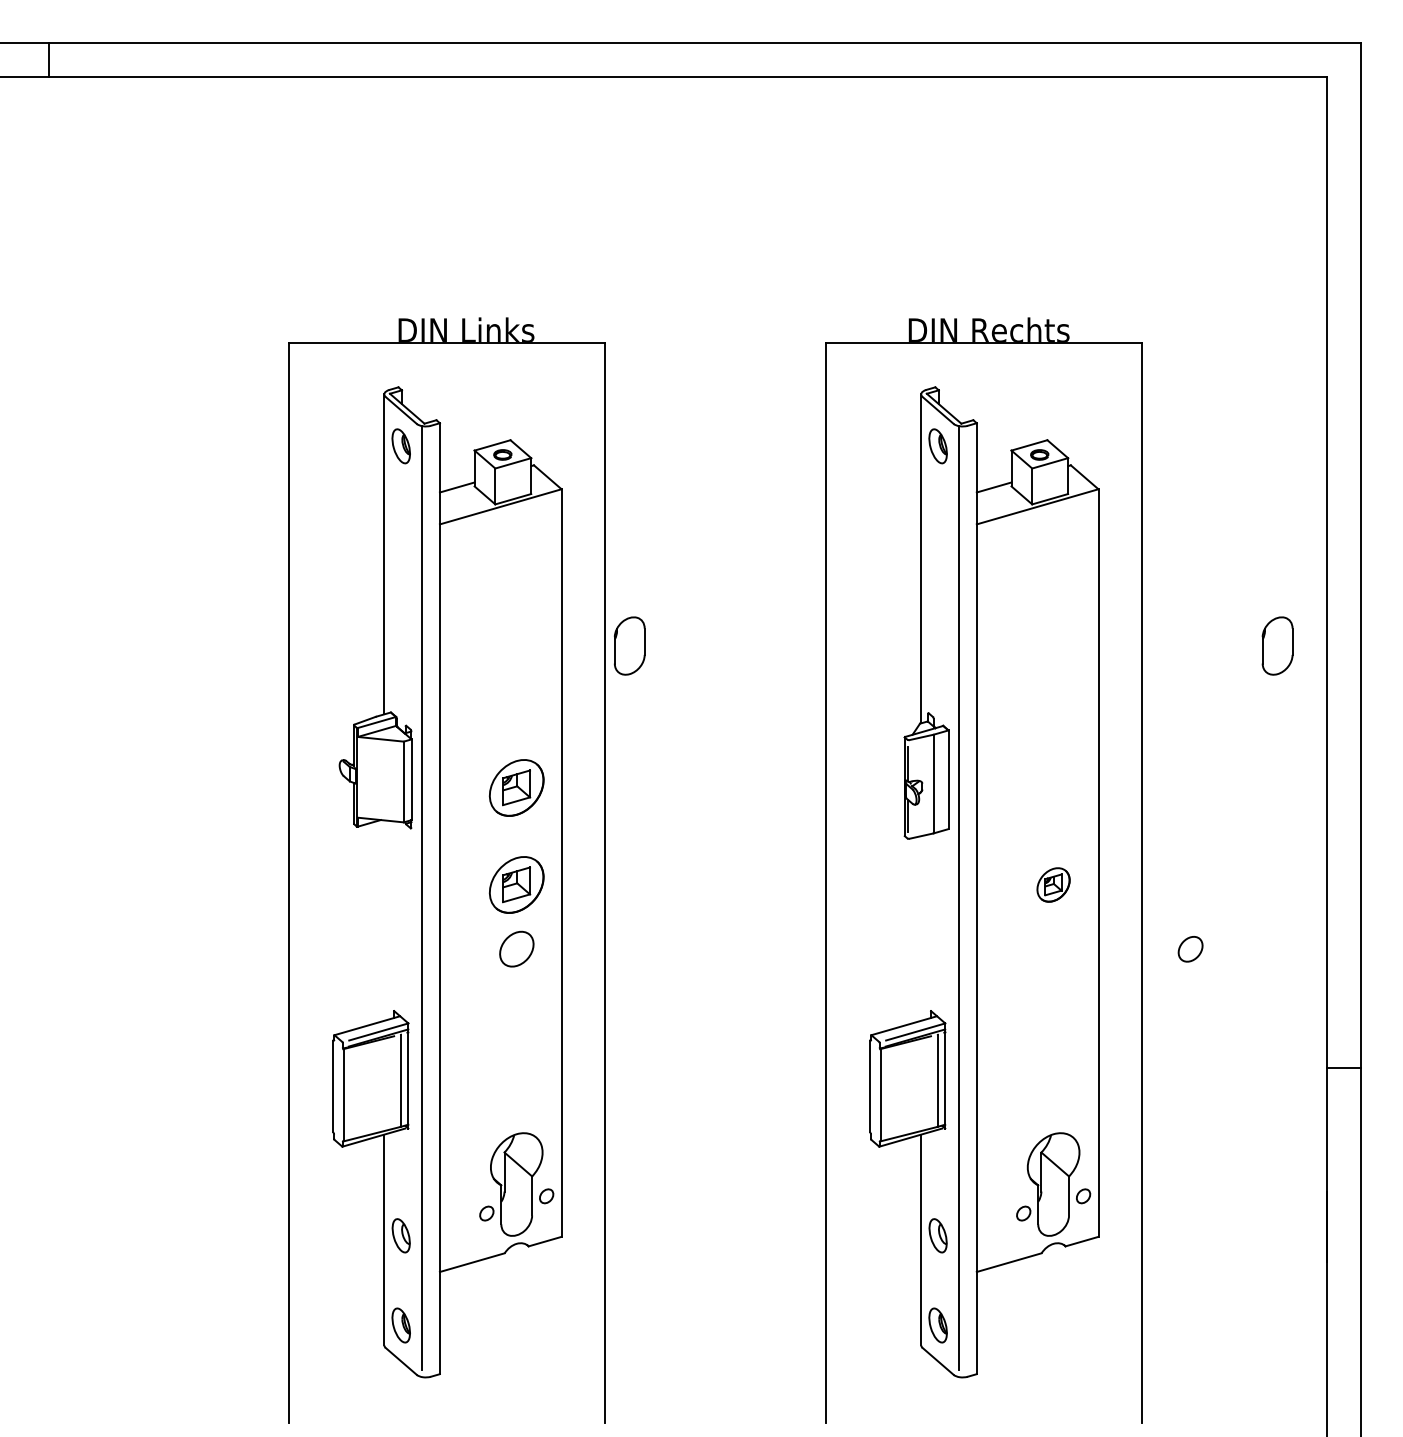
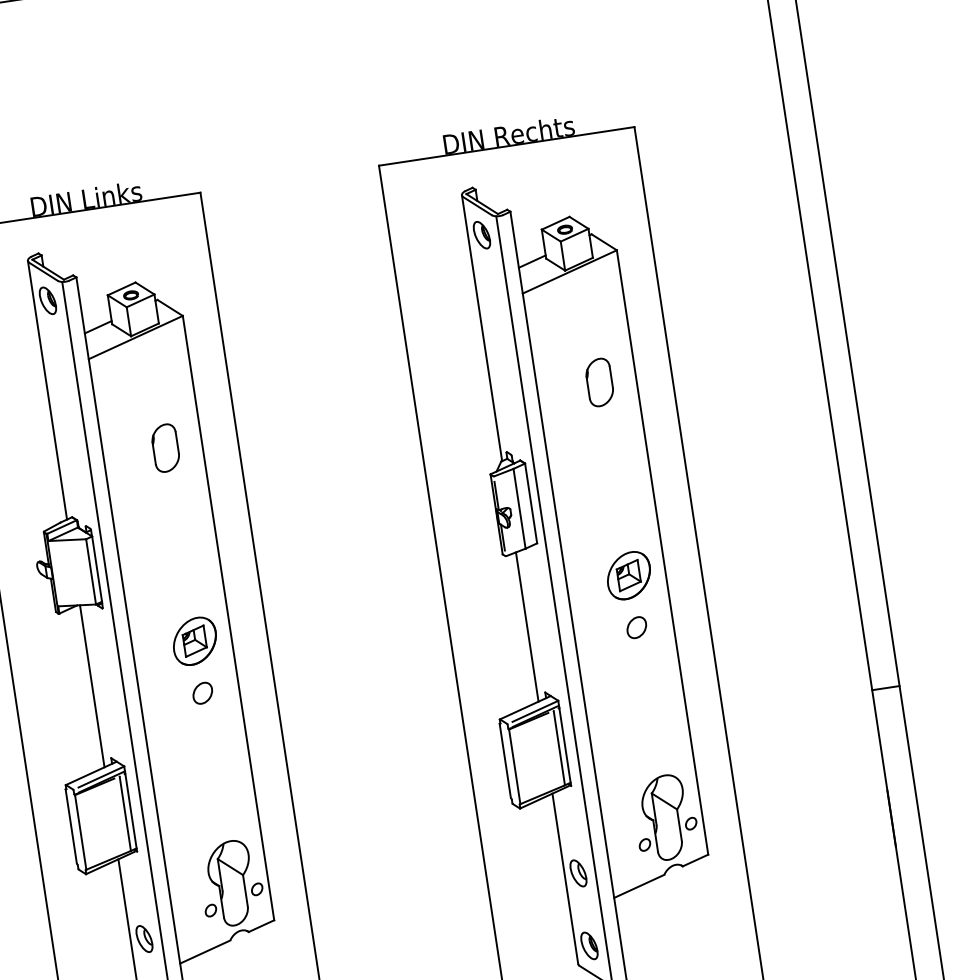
part: (629, 645) -> (165, 447), moved
part: (1277, 645) -> (599, 382), moved
part: (516, 787) -> (182, 562), removed
part: (1053, 884) -> (628, 575), size x1.67
line: (384, 920) -> (92, 686), added
line: (921, 928) -> (527, 627), added
part: (516, 949) -> (202, 693), size x0.71
part: (1190, 949) -> (636, 627), moved

